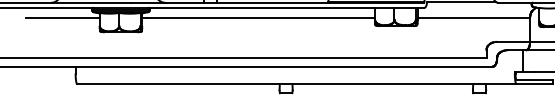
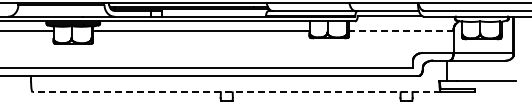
line: (474, 17) -> (401, 30), solid -> dashed
line: (296, 84) -> (236, 92), solid -> dashed

